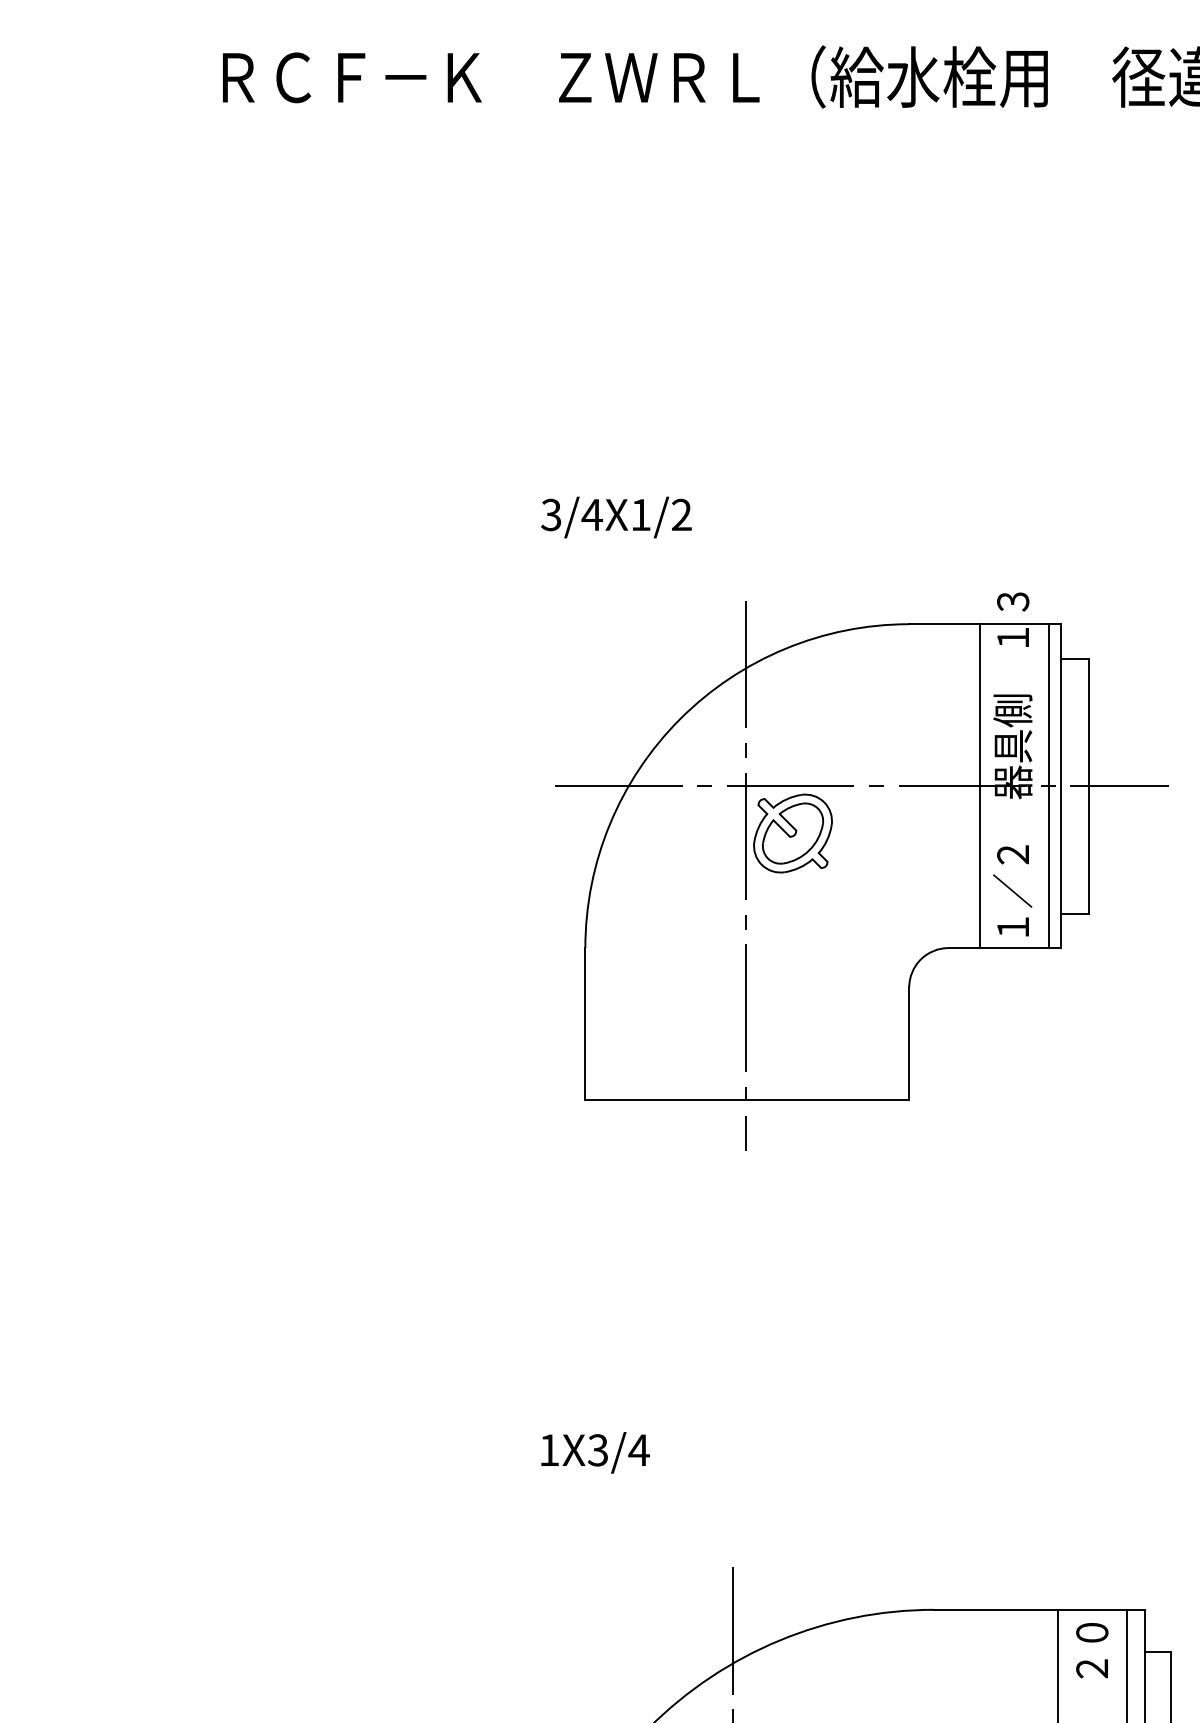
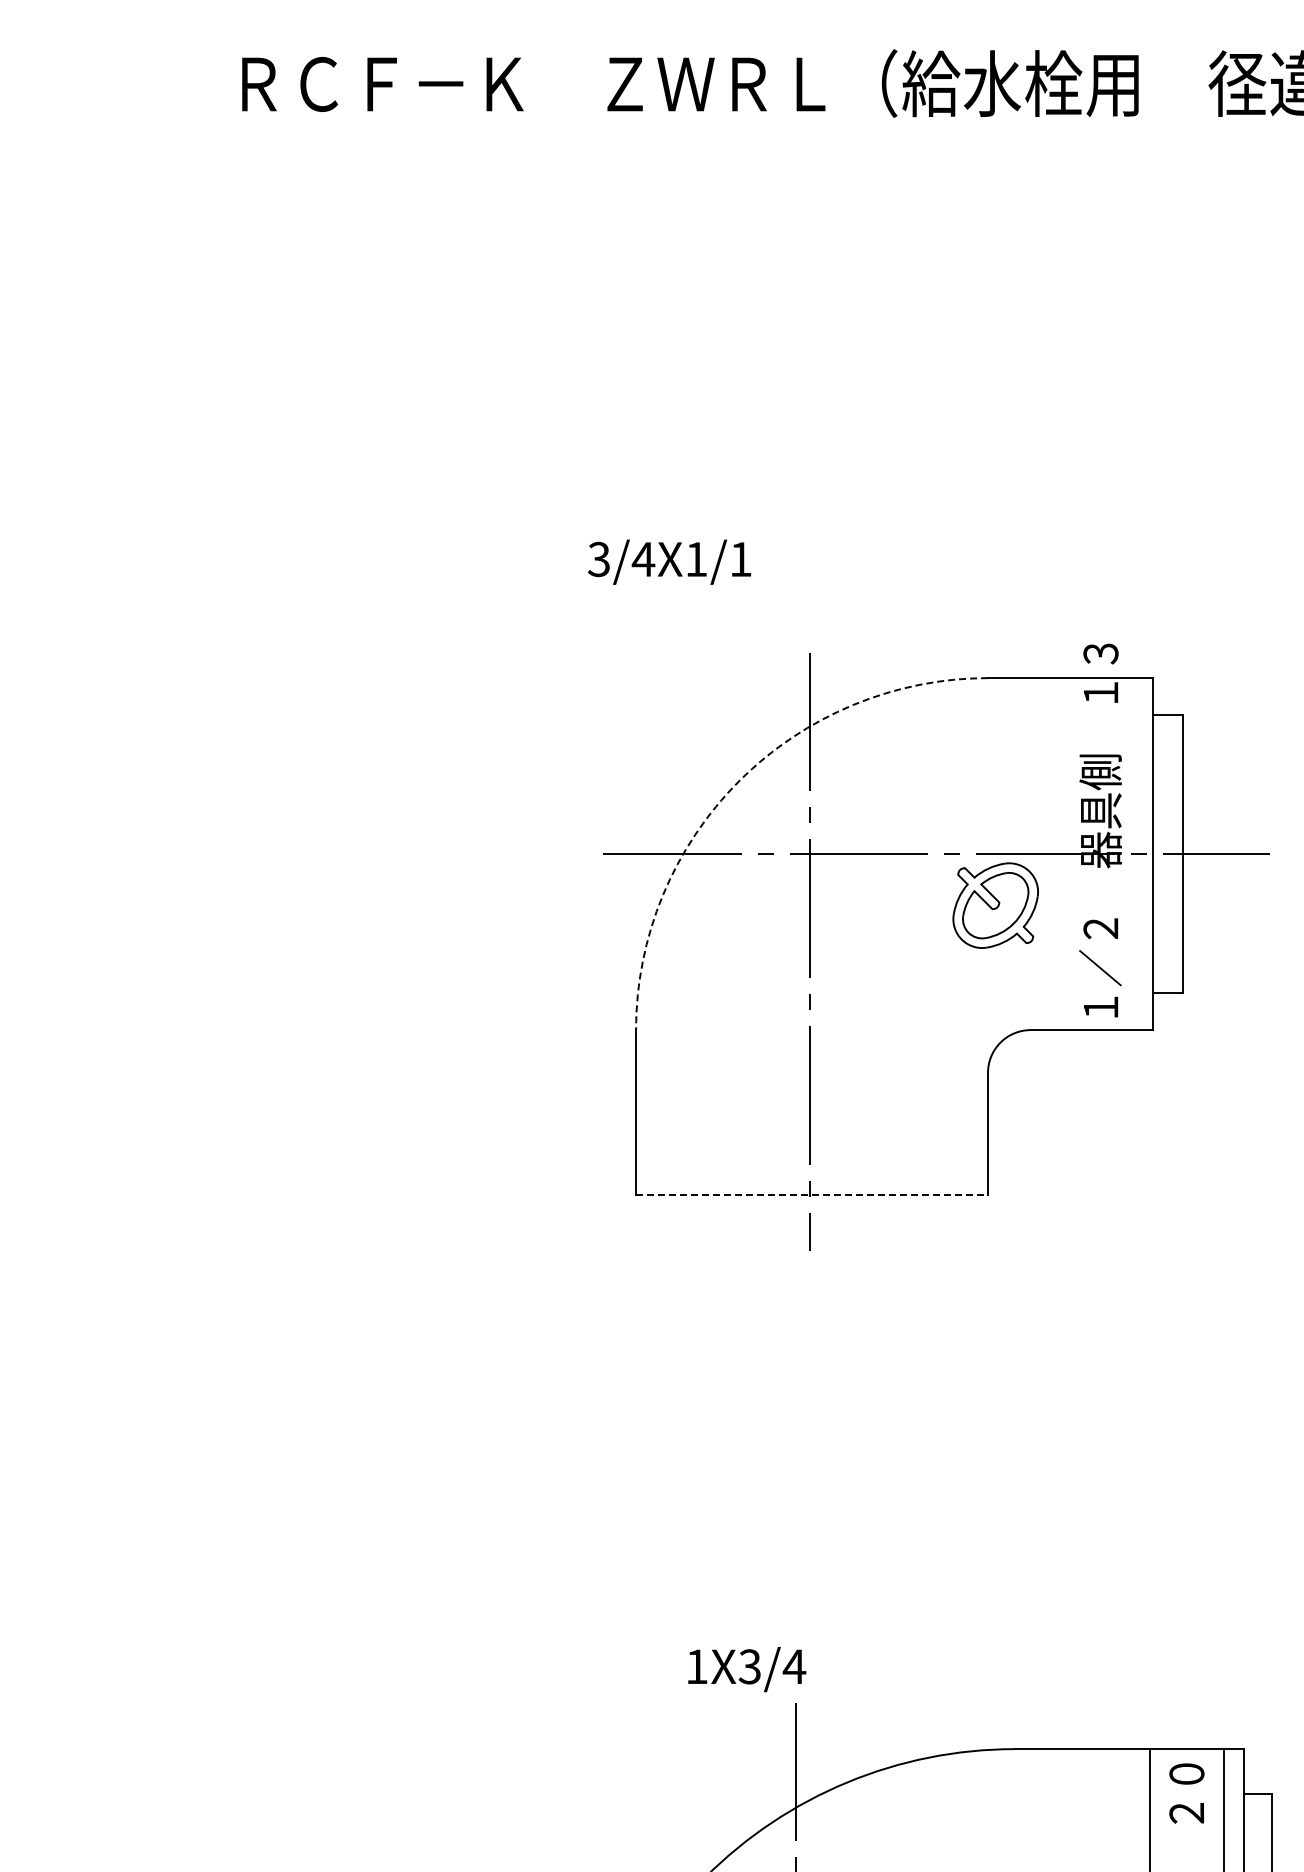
text: (681, 514) -> (740, 558), 3/4X1/2 -> 3/4X1/1
arc: (680, 719) -> (739, 781), solid -> dashed
line: (980, 786) -> (1065, 854), removed
line: (1048, 786) -> (1139, 854), removed
part: (792, 833) -> (995, 905), moved
line: (747, 1100) -> (812, 1195), solid -> dashed
text: (595, 1452) -> (747, 1669), moved

